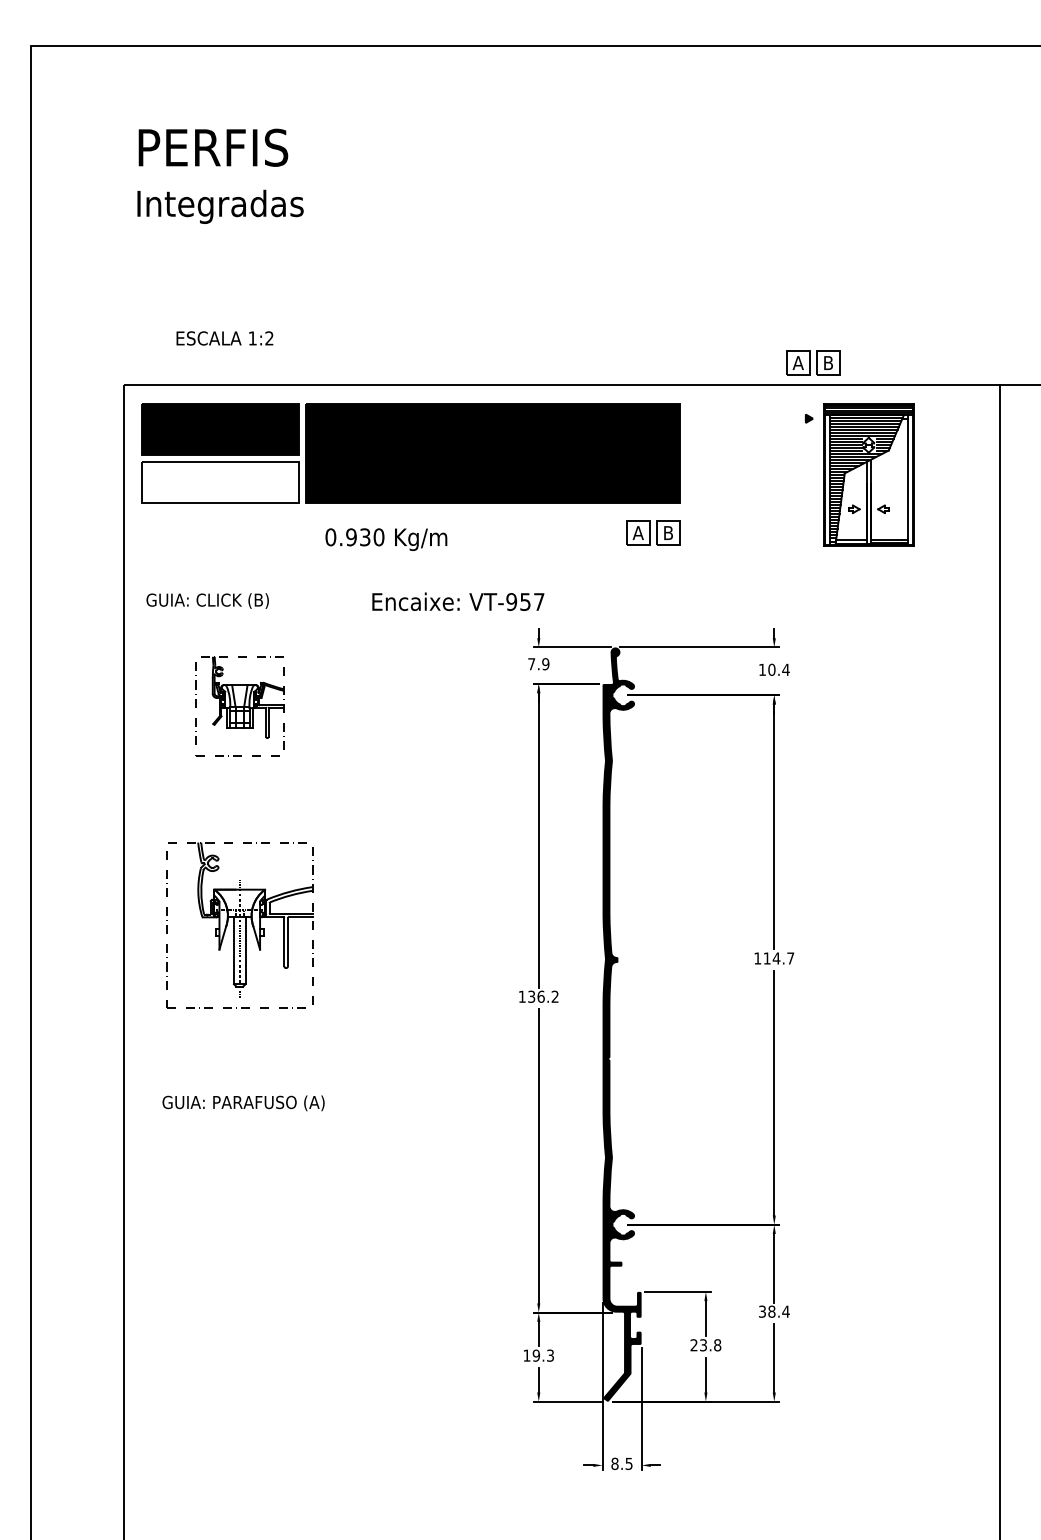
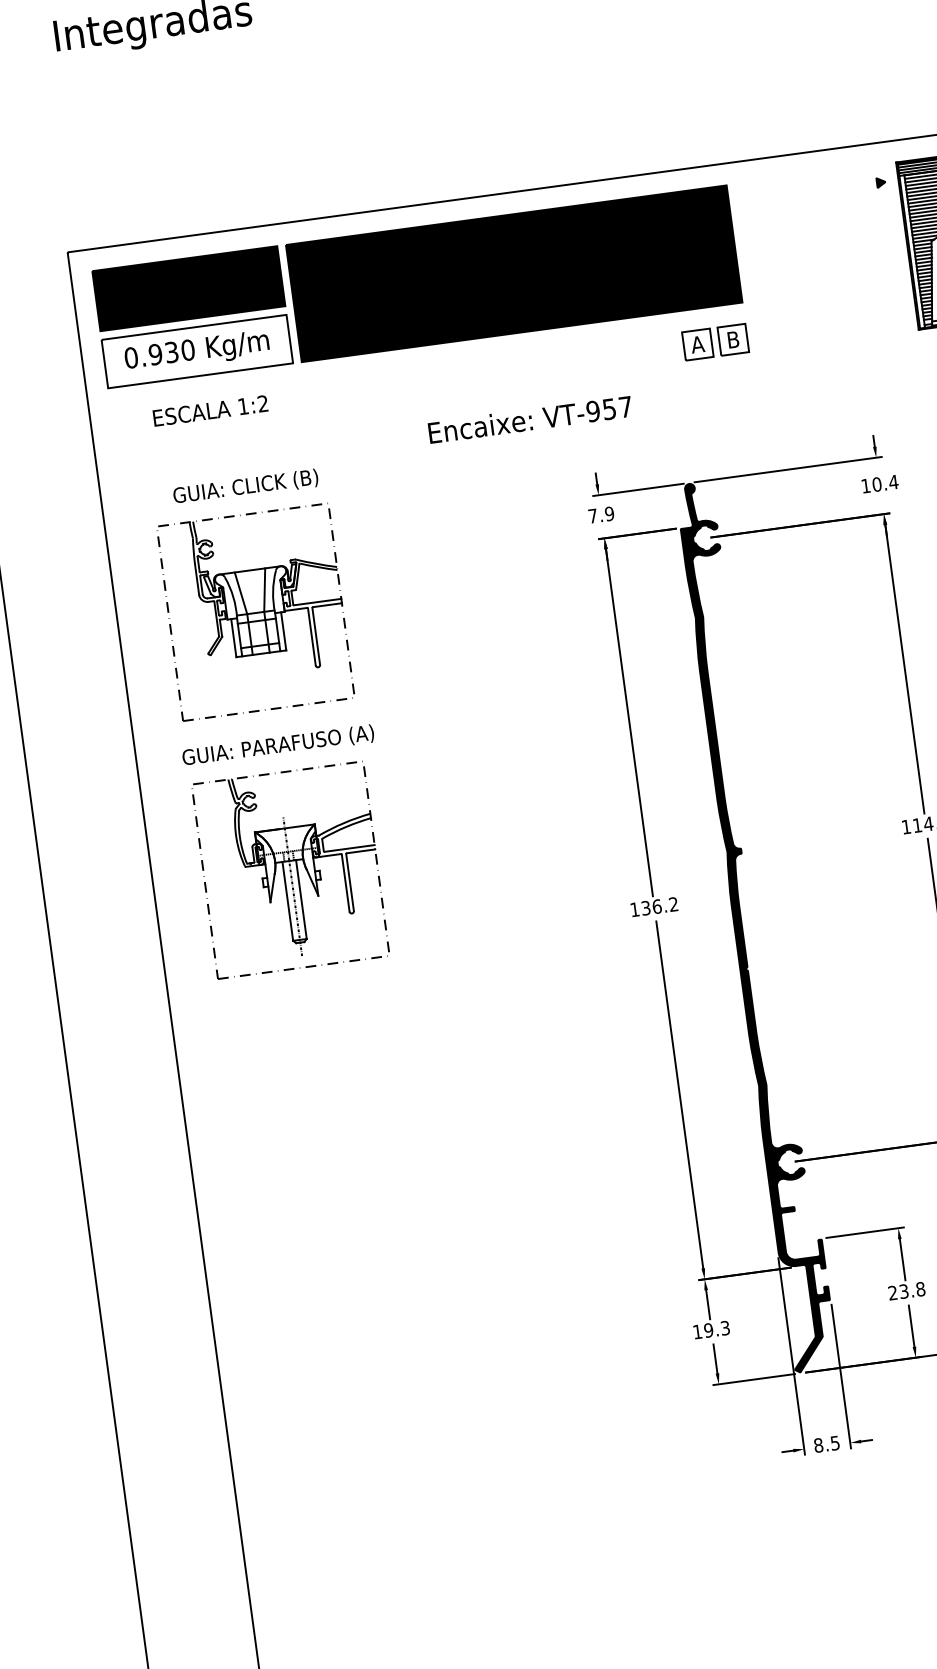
text: (224, 338) -> (210, 411), moved
part: (813, 362) -> (877, 115), removed
text: (386, 539) -> (197, 351), moved
text: (207, 600) -> (245, 486), moved
text: (458, 601) -> (530, 419), moved
part: (239, 706) -> (255, 612), size x1.67
text: (243, 1103) -> (278, 746), moved

